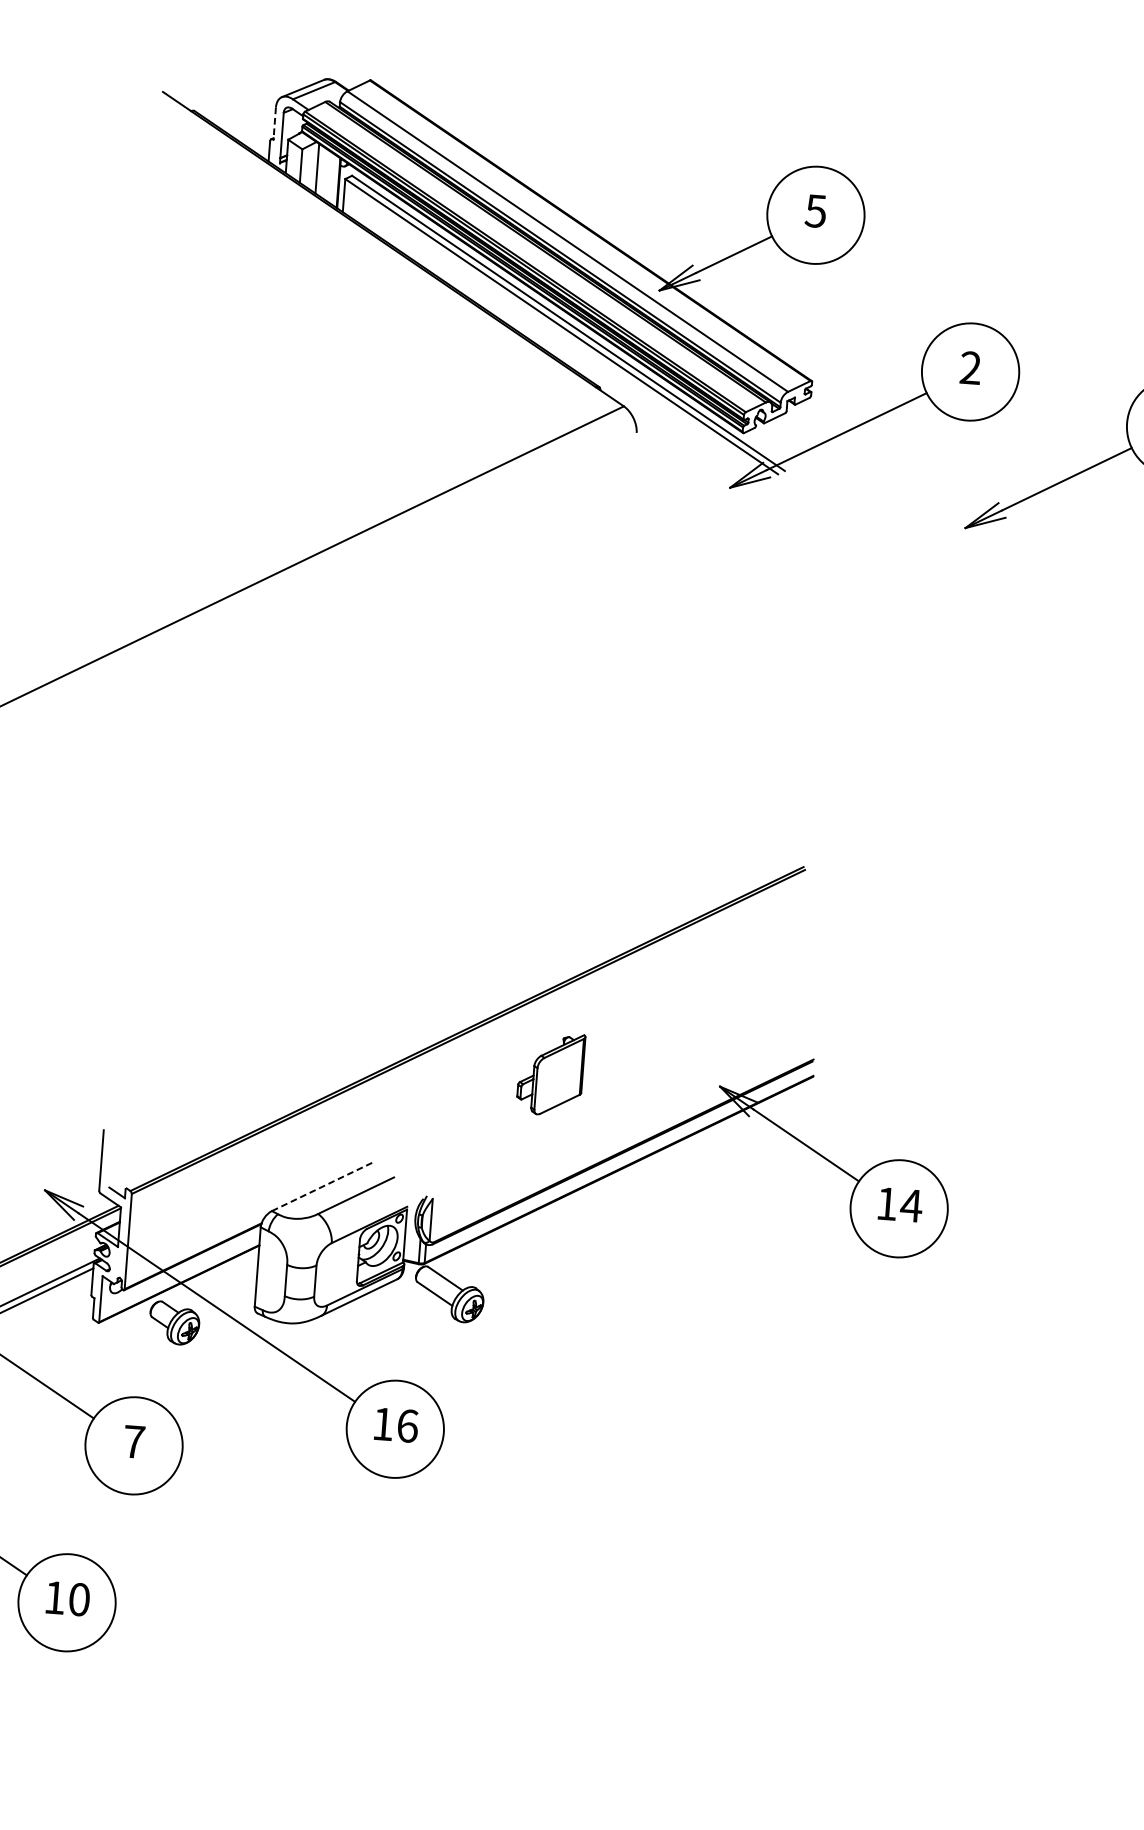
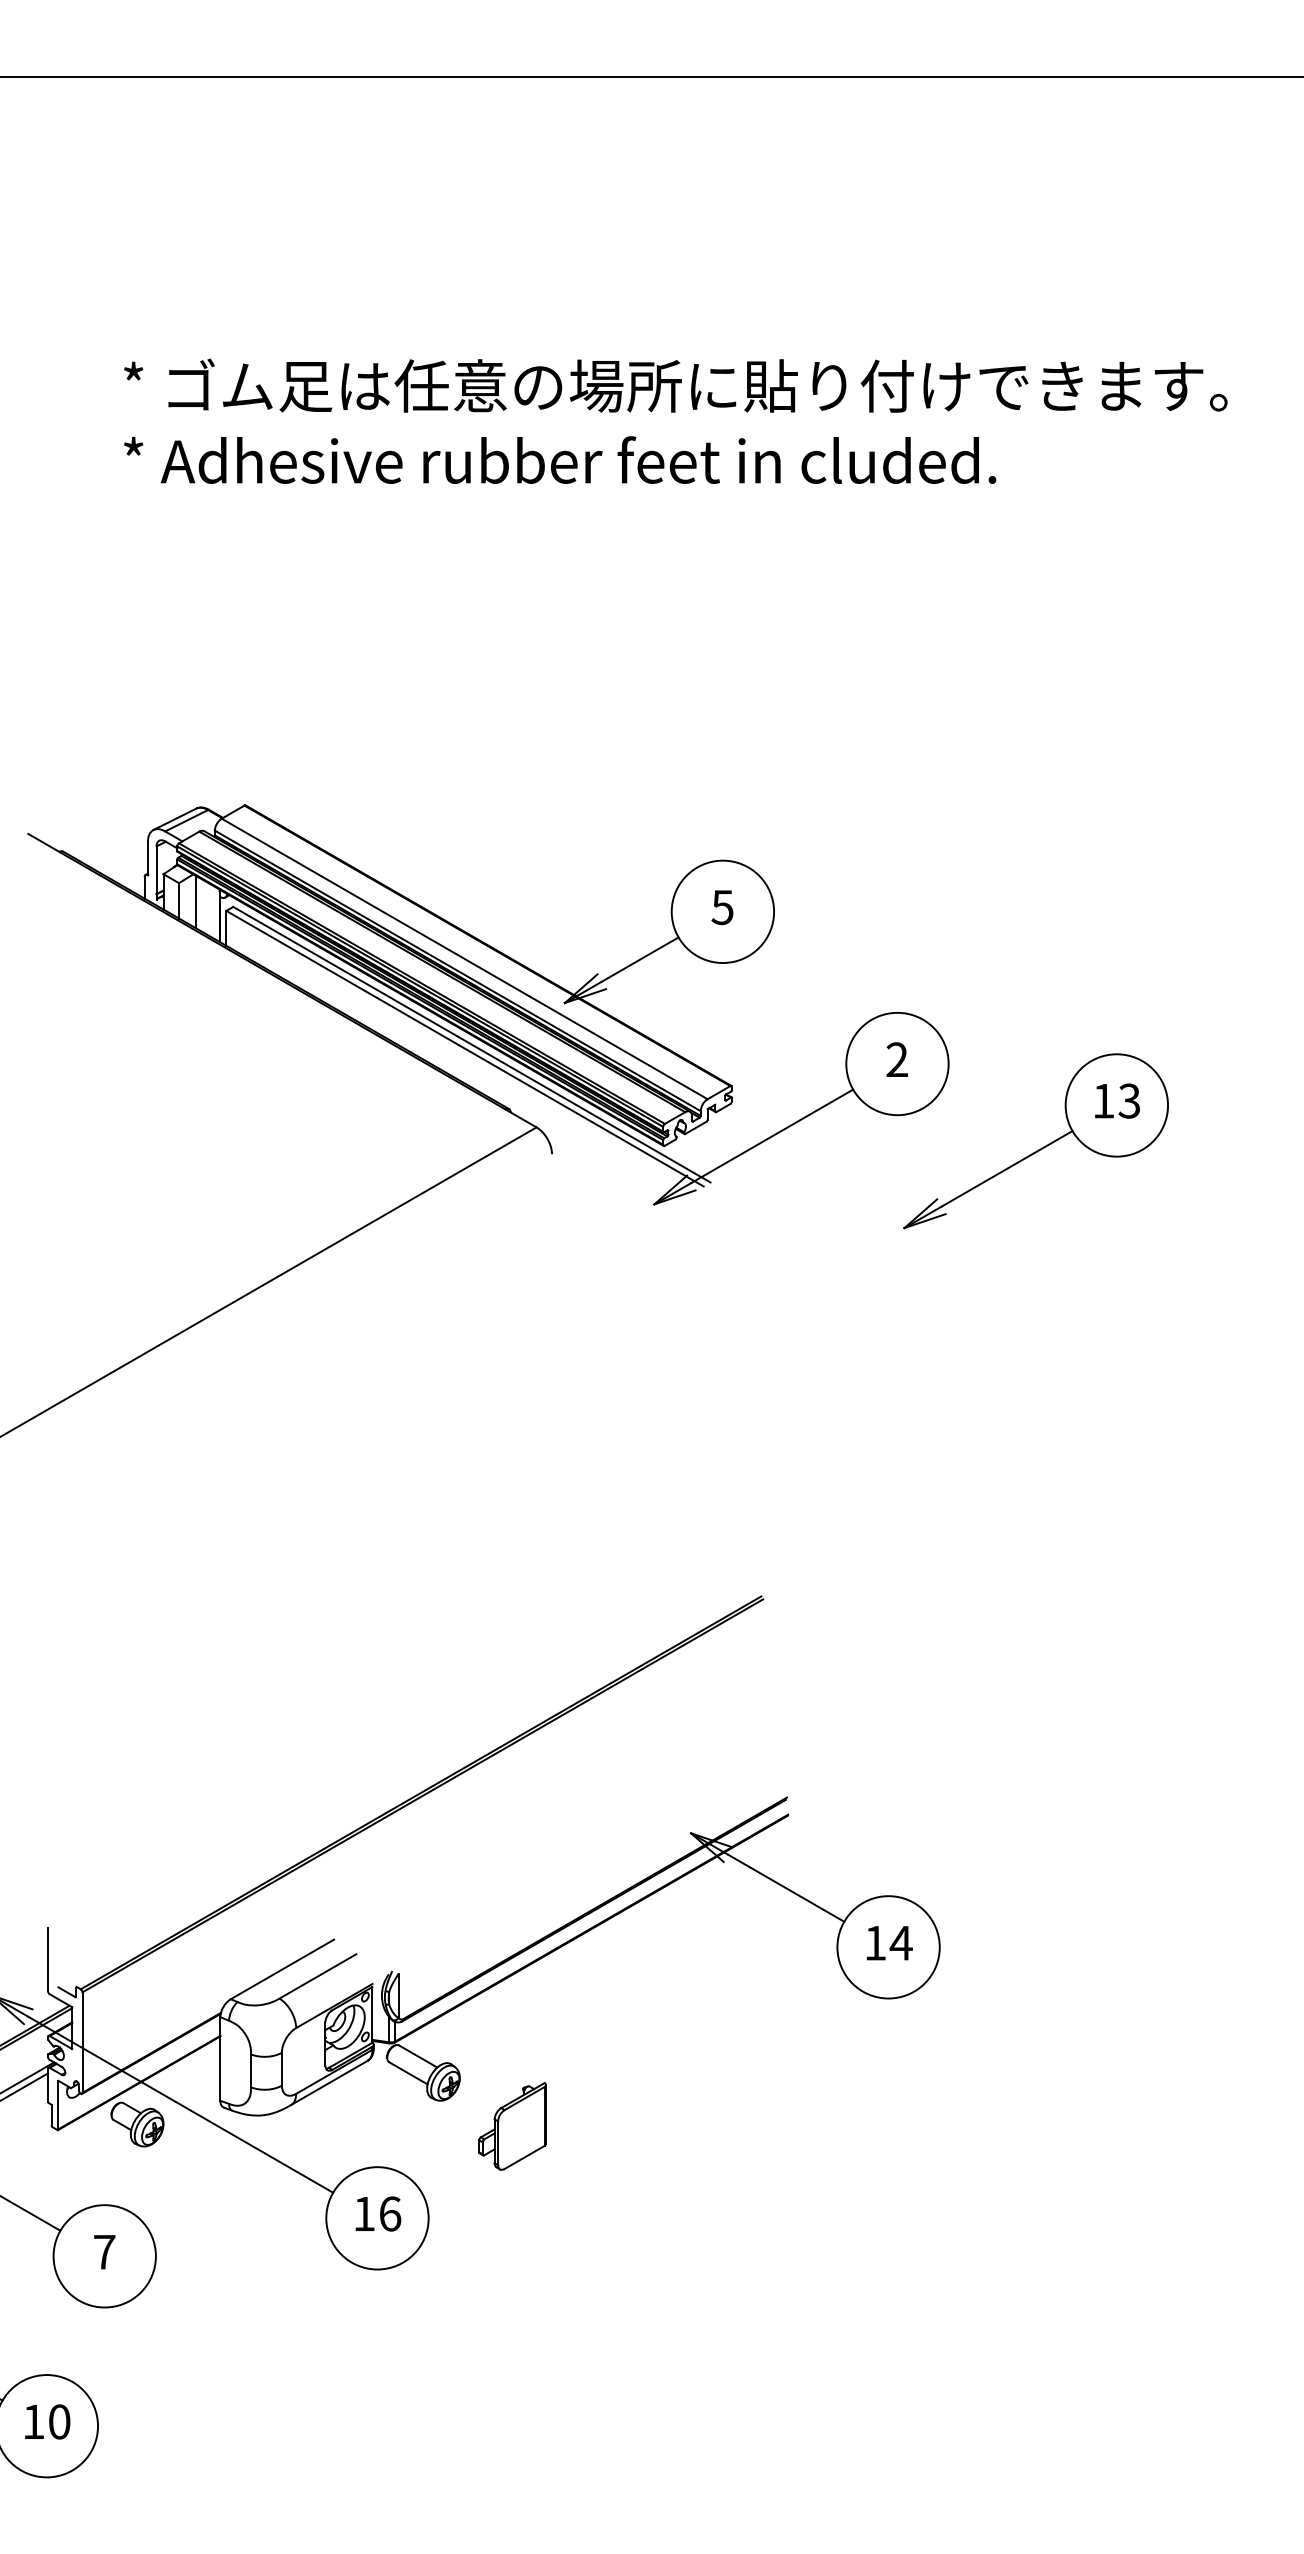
line: (275, 123) -> (148, 858), dashed -> solid
part: (550, 1074) -> (512, 2126), moved
line: (323, 1186) -> (282, 1969), dashed -> solid

